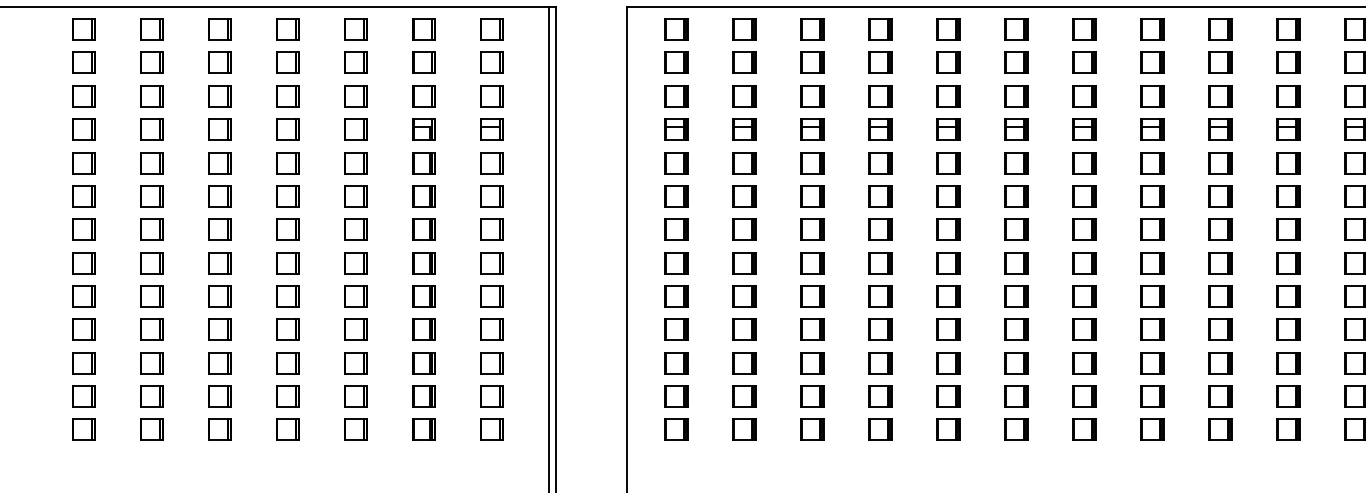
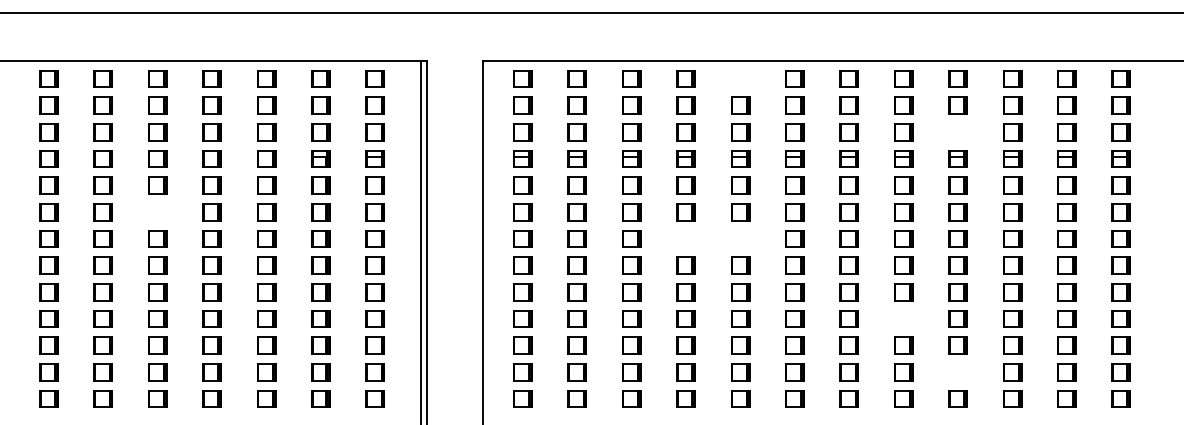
part: (948, 29) -> (740, 78), removed
part: (1219, 96) -> (957, 132), removed
part: (219, 196) -> (157, 212), removed
part: (879, 229) -> (685, 238), removed
part: (948, 229) -> (740, 238), removed
part: (1152, 329) -> (903, 318), removed
part: (1219, 396) -> (957, 372), removed

